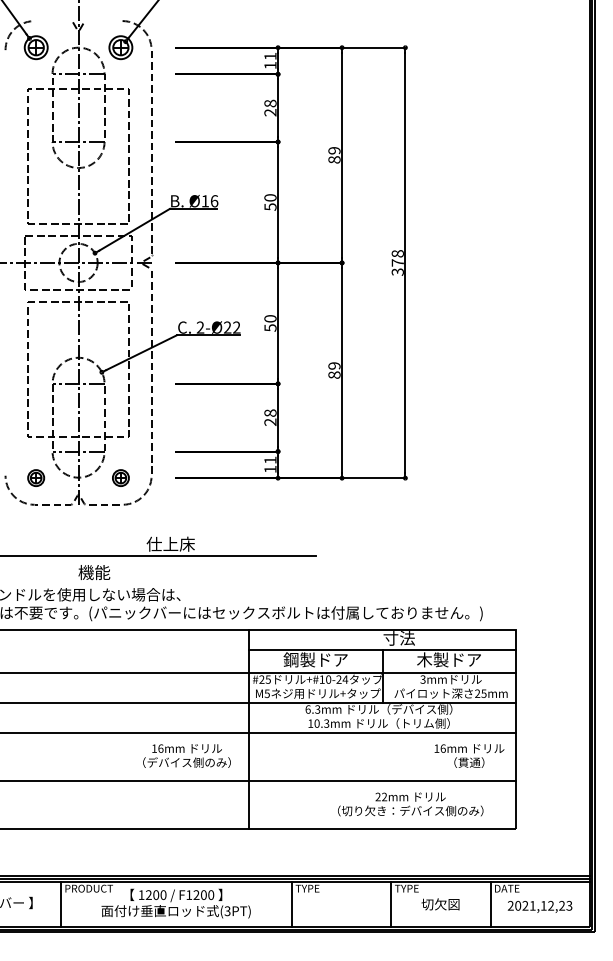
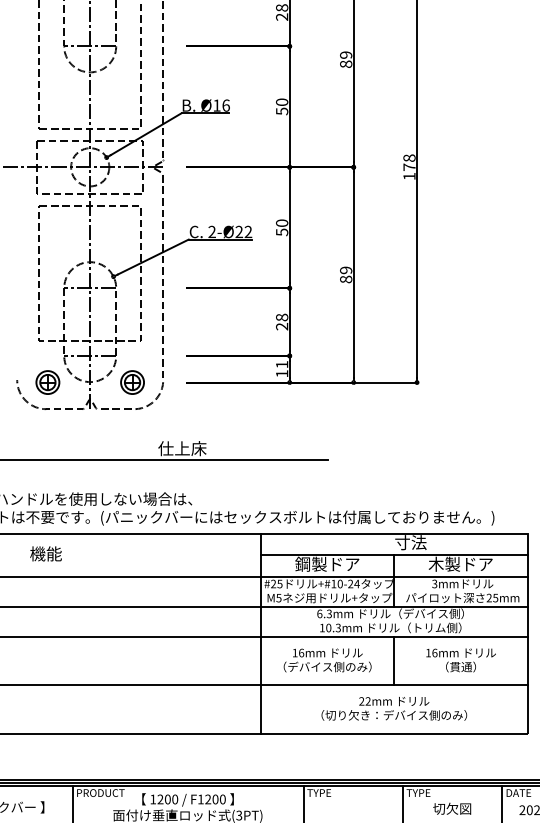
text: (397, 271) -> (409, 175), 378 -> 178
part: (35, 477) -> (47, 381), size x1.43
part: (120, 477) -> (132, 381), size x1.43
text: (94, 572) -> (46, 553), moved
text: (186, 755) -> (327, 659), moved
text: (469, 755) -> (461, 659), moved
line: (382, 756) -> (394, 660), added
text: (410, 804) -> (394, 708), moved

